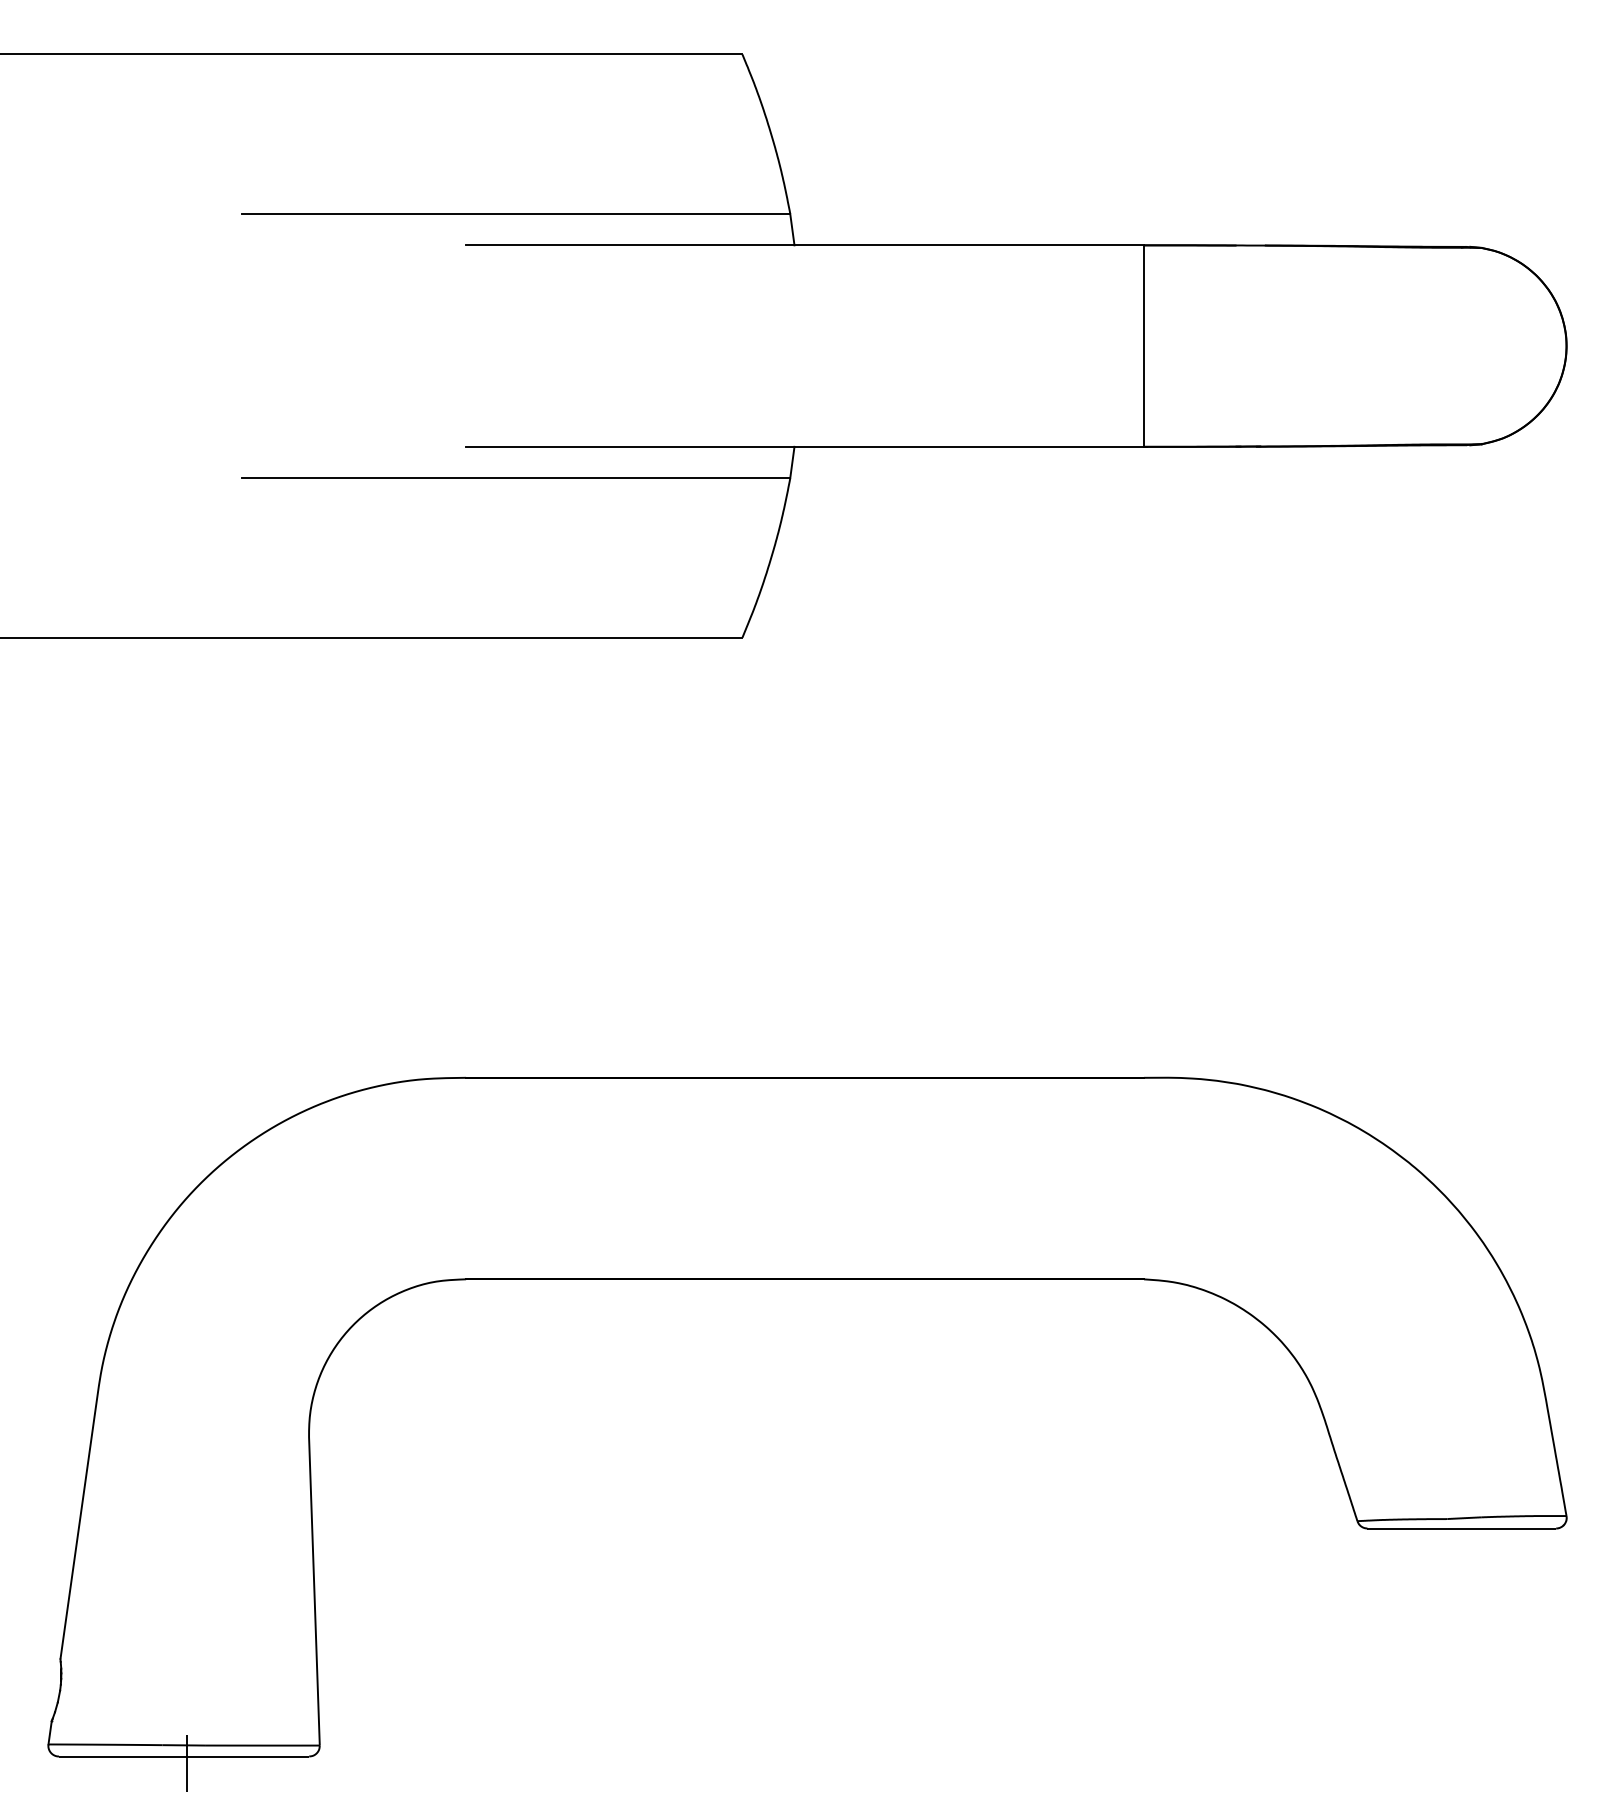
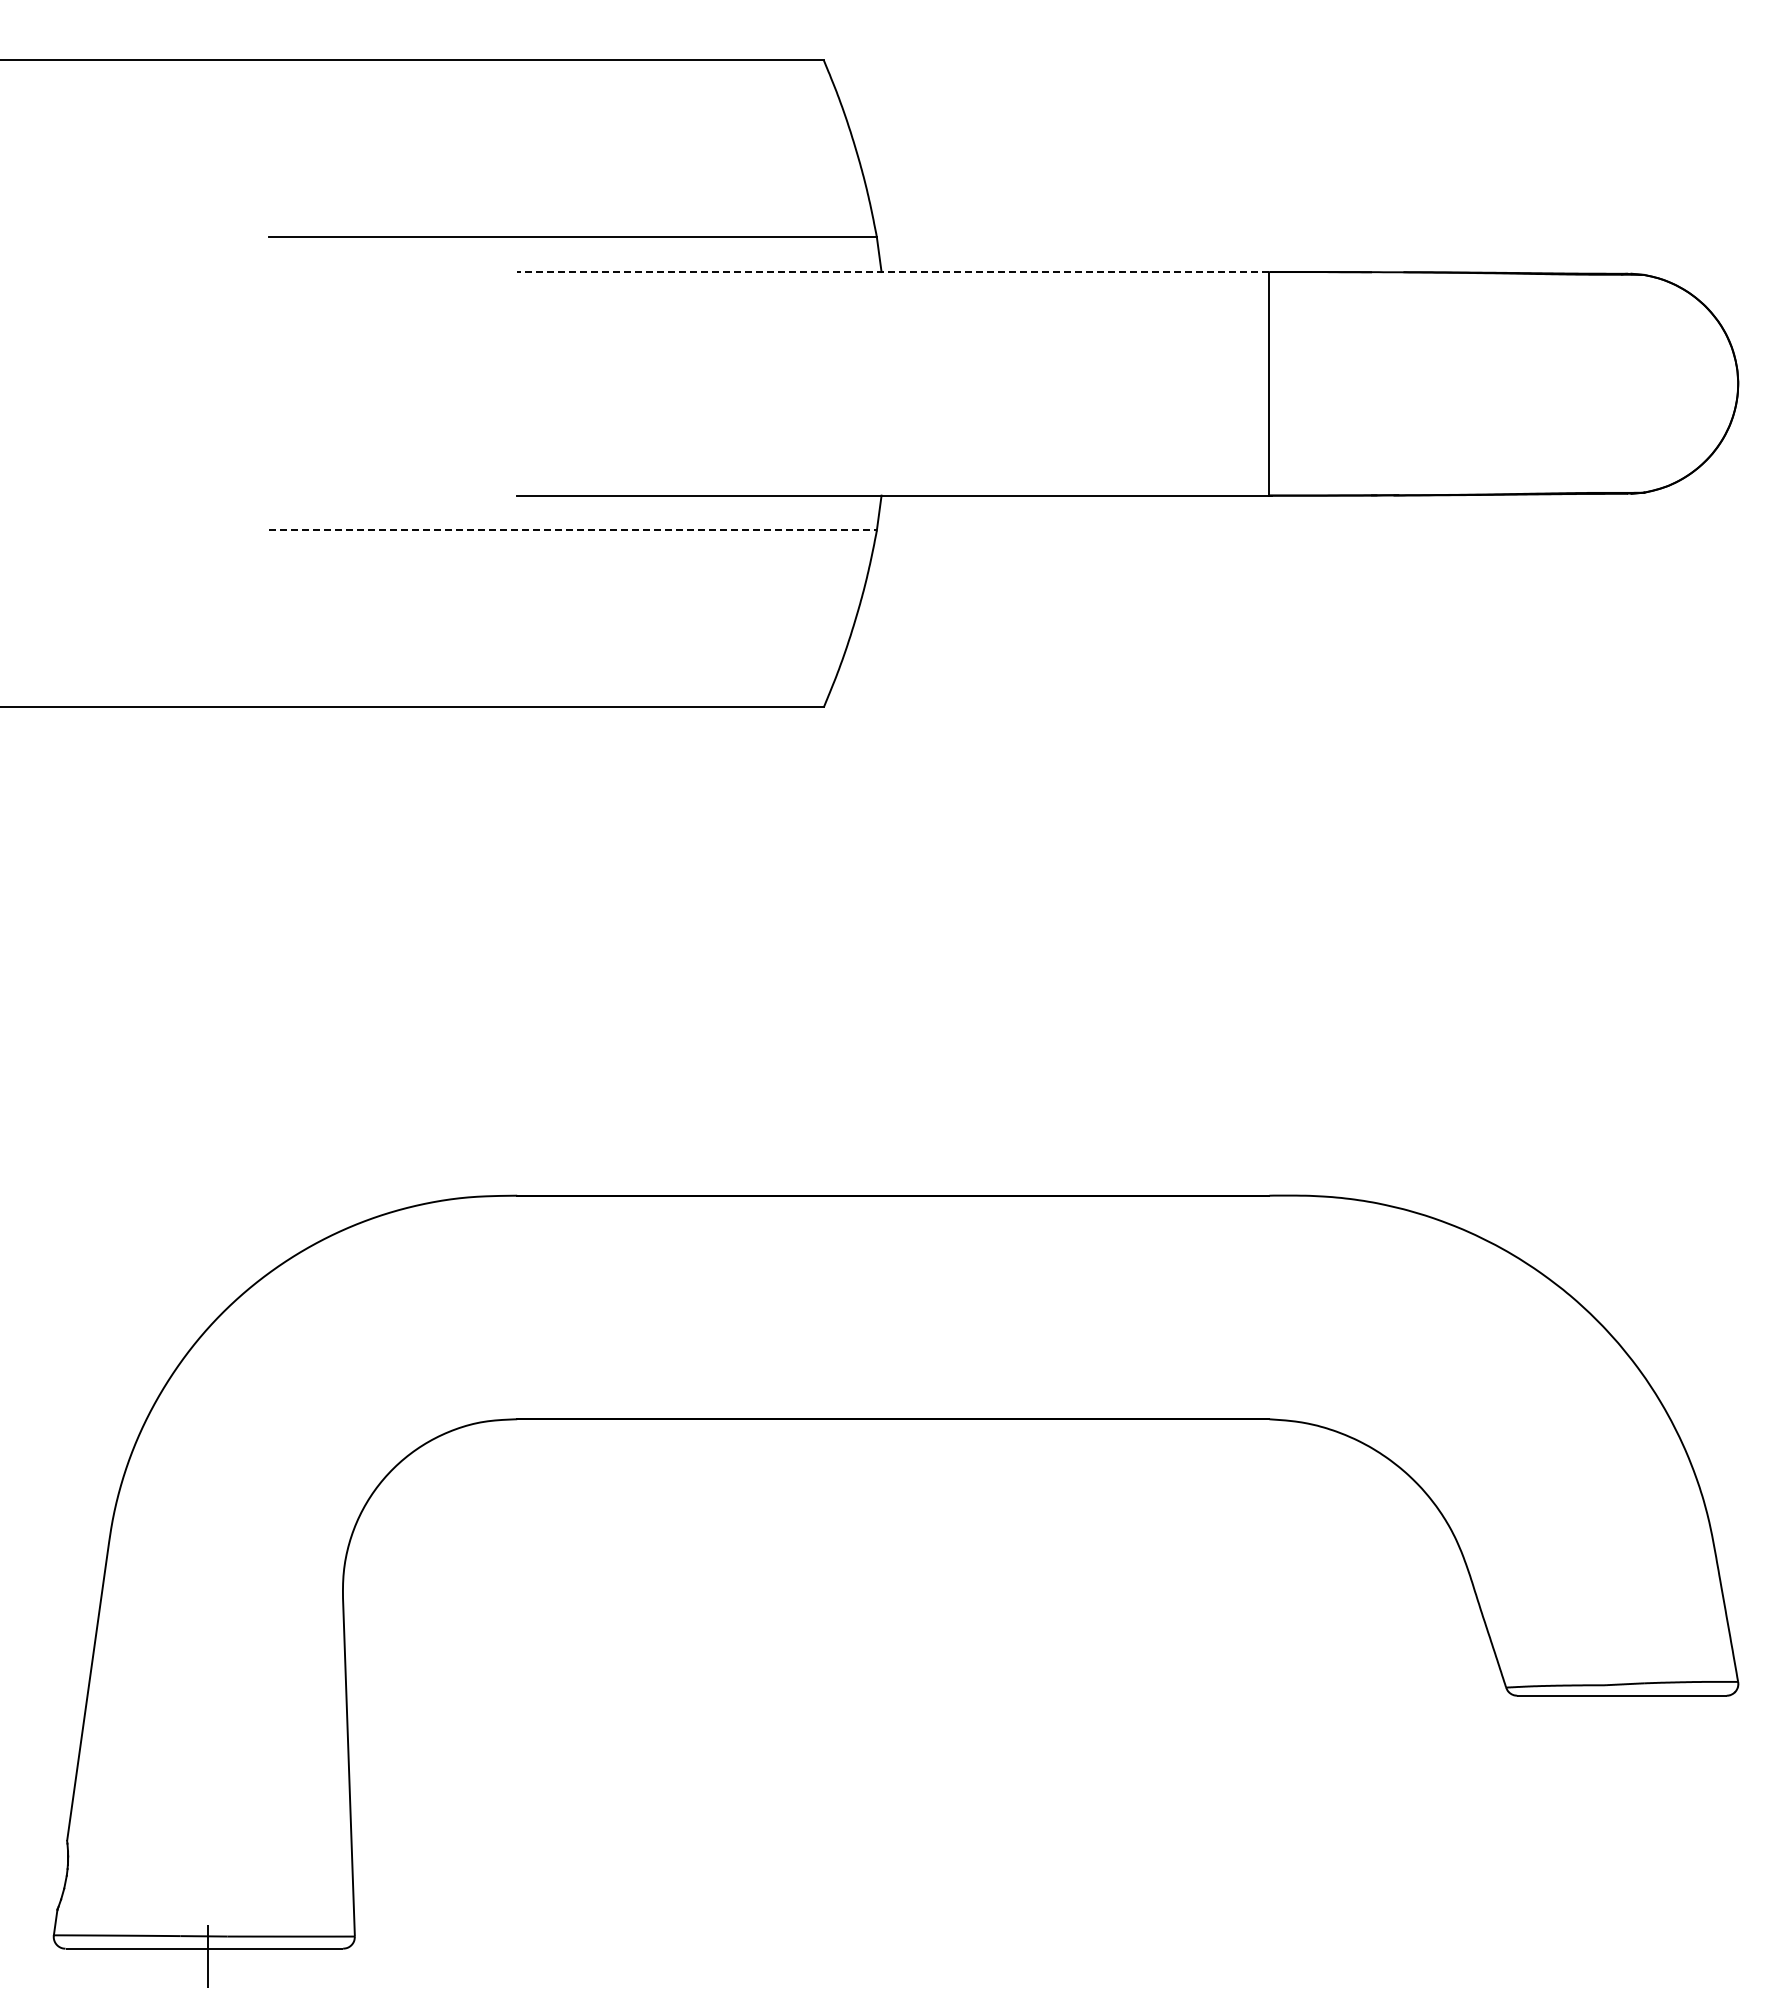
line: (804, 245) -> (892, 272), solid -> dashed
line: (516, 478) -> (573, 530), solid -> dashed

